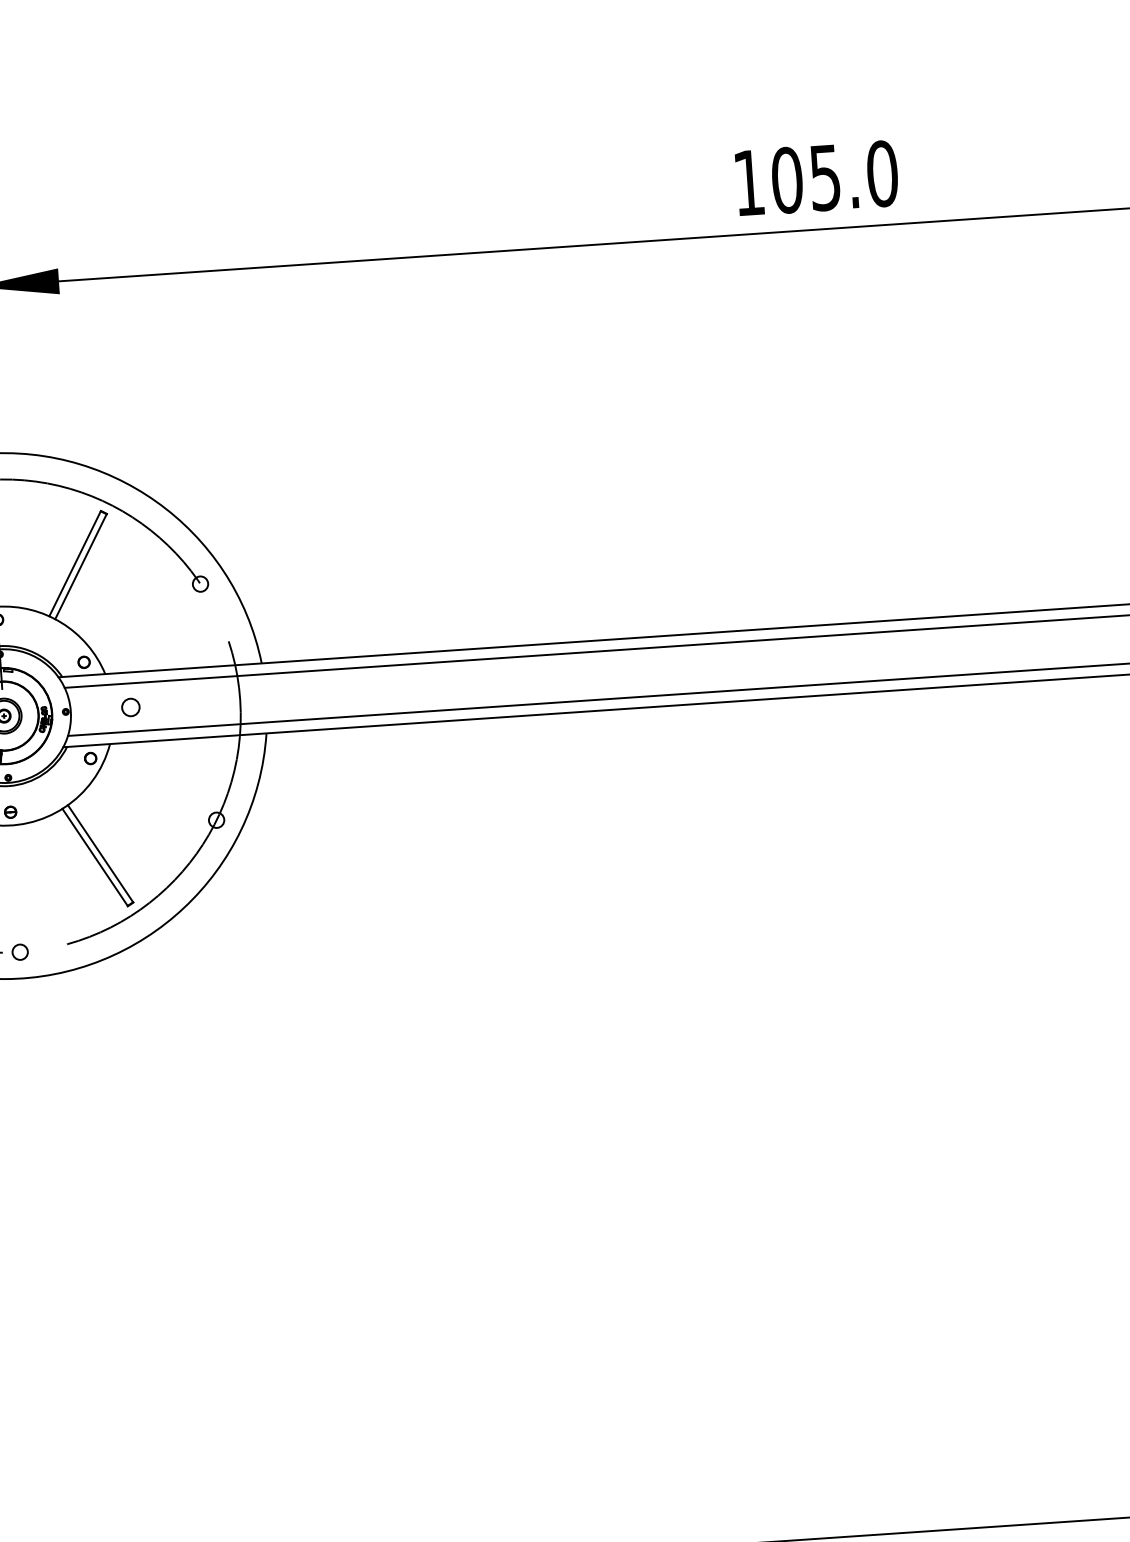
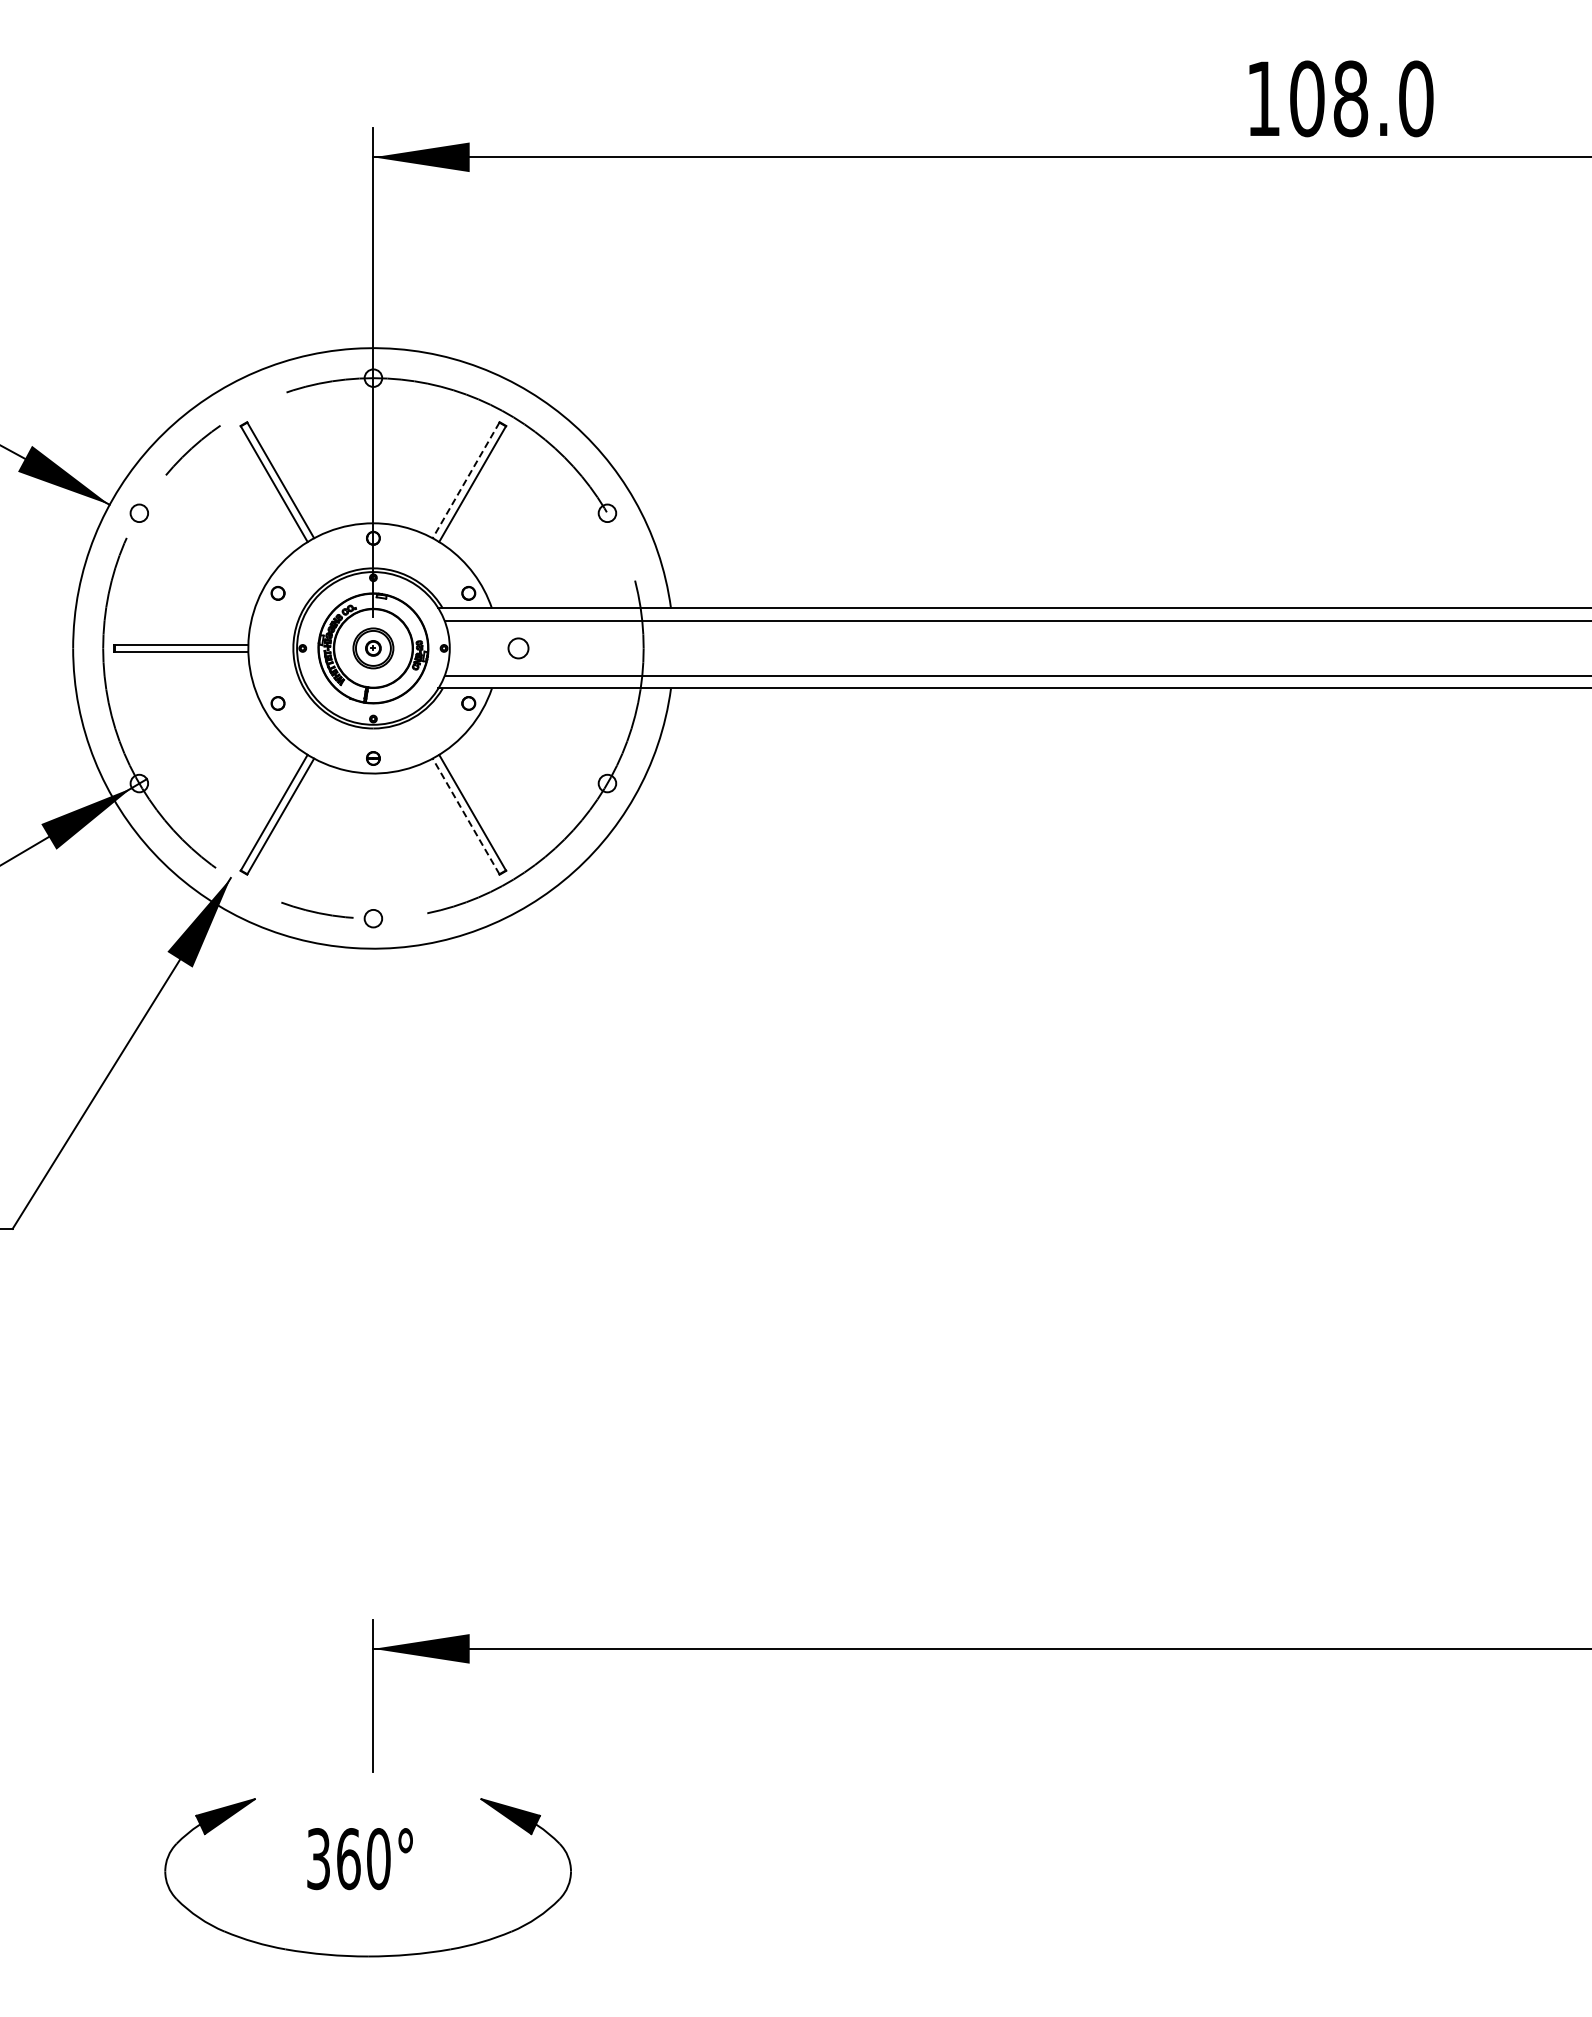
text: (825, 177) -> (1350, 98), 105.0 -> 108.0
line: (75, 563) -> (466, 480), solid -> dashed
line: (95, 857) -> (466, 816), solid -> dashed

